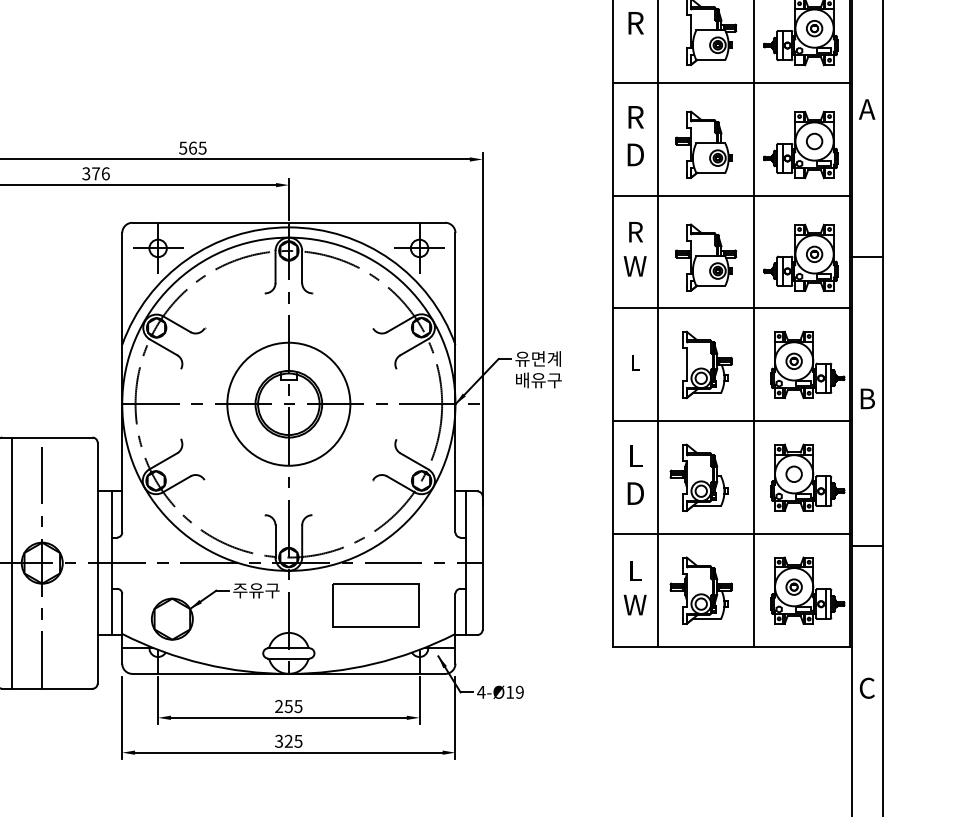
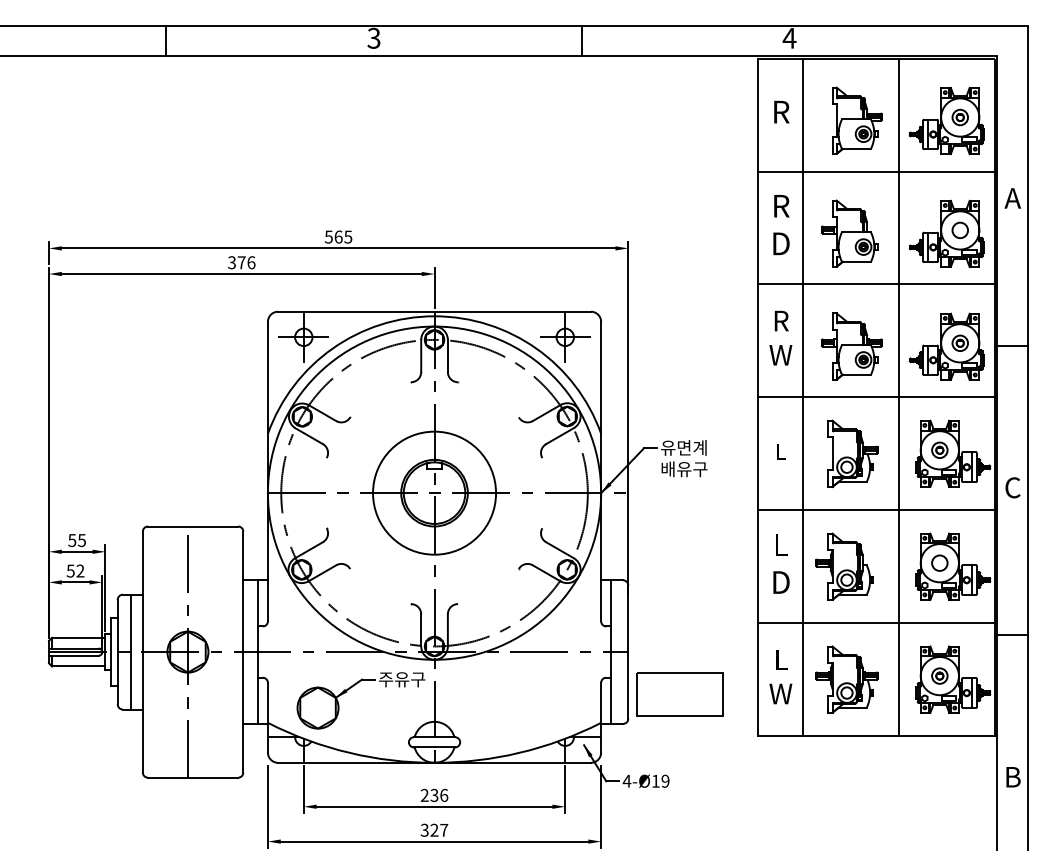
text: (866, 398) -> (1012, 487), B -> C
line: (11, 562) -> (157, 651), removed
part: (375, 605) -> (679, 694), moved
text: (866, 687) -> (1012, 776), C -> B
text: (293, 705) -> (439, 794), 255 -> 236
text: (298, 741) -> (444, 830), 325 -> 327

